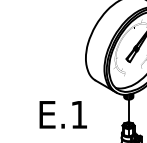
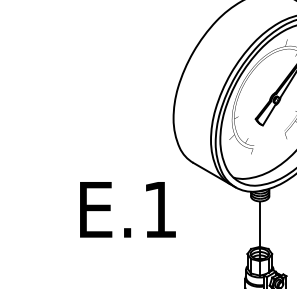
text: (62, 114) -> (126, 209), moved

